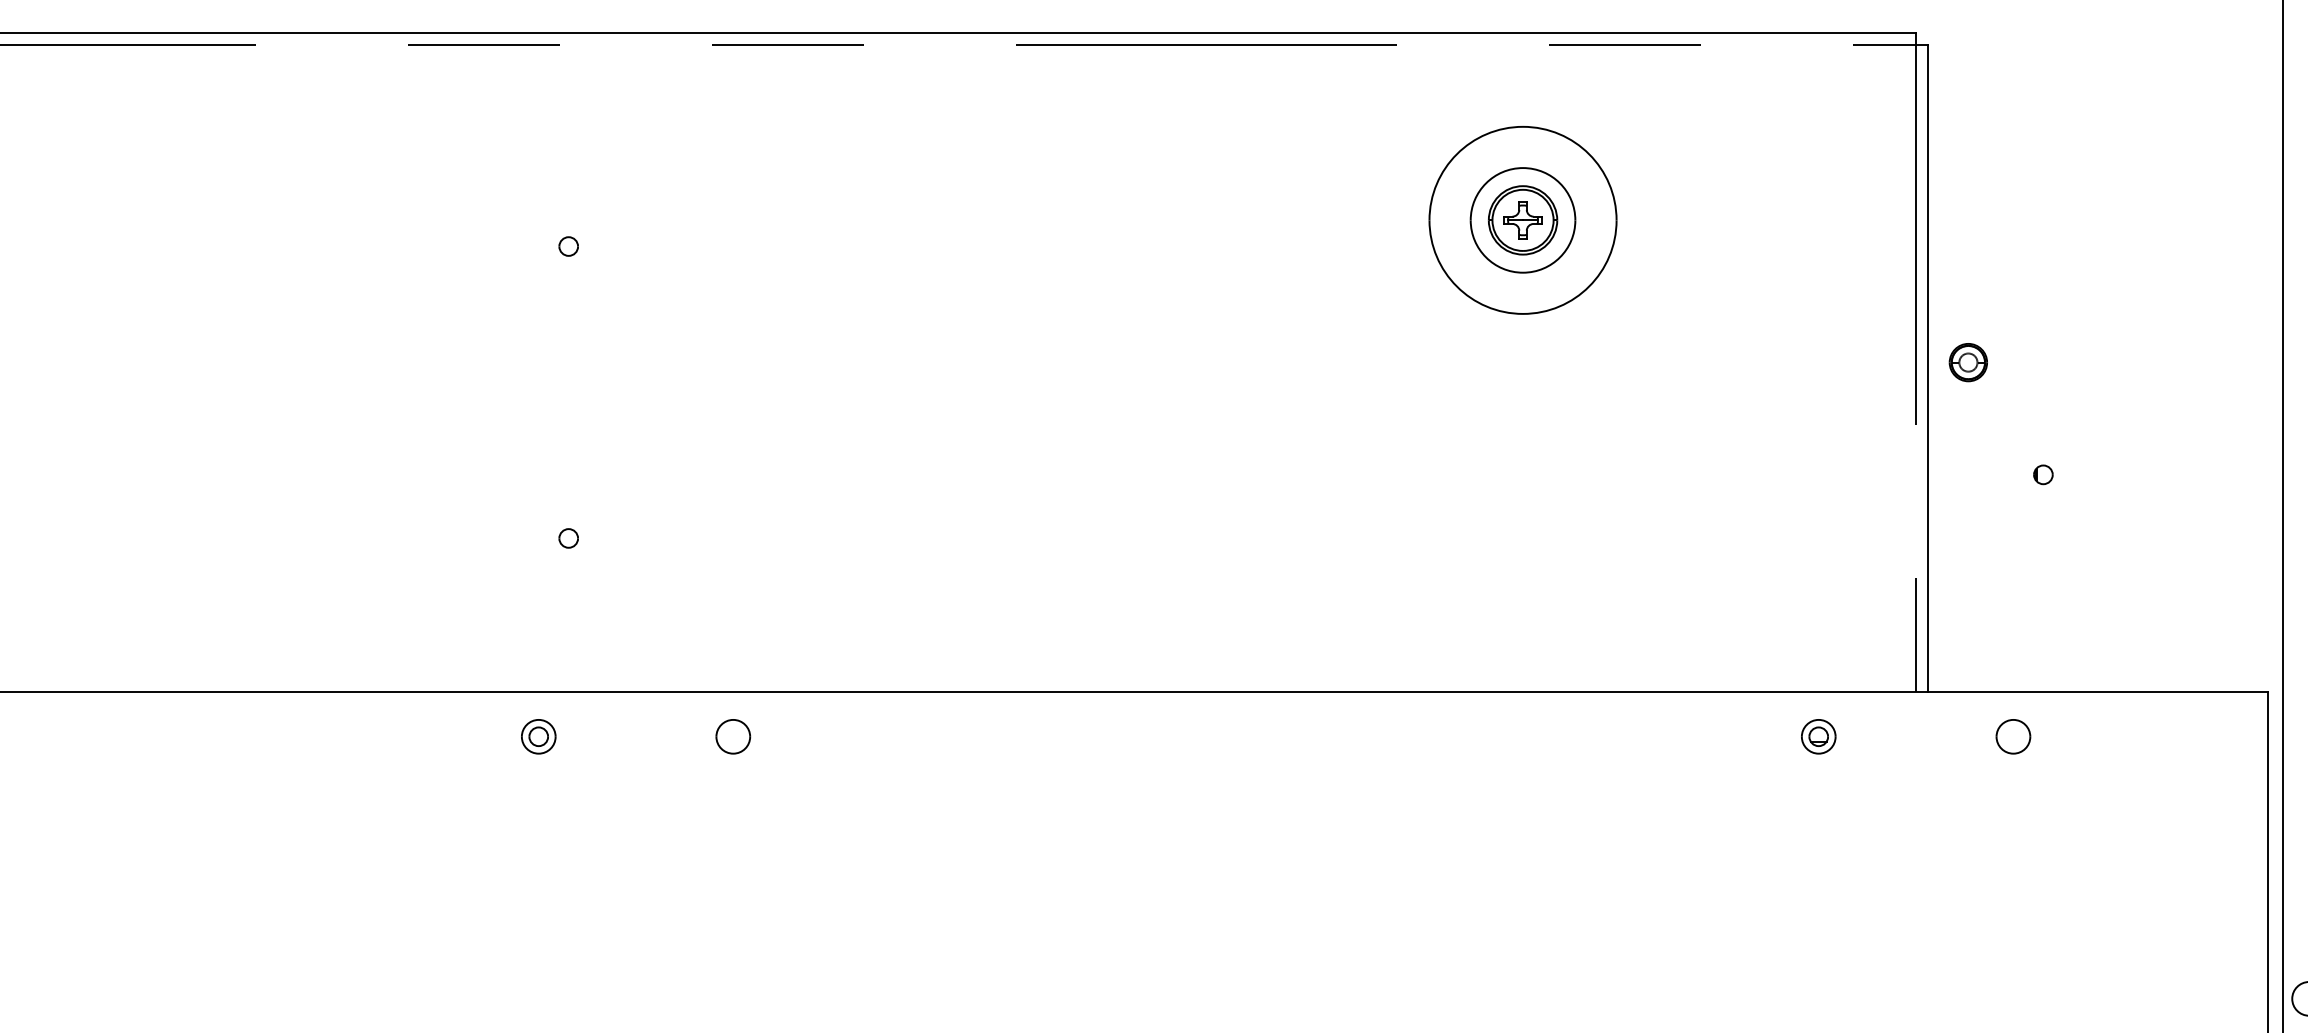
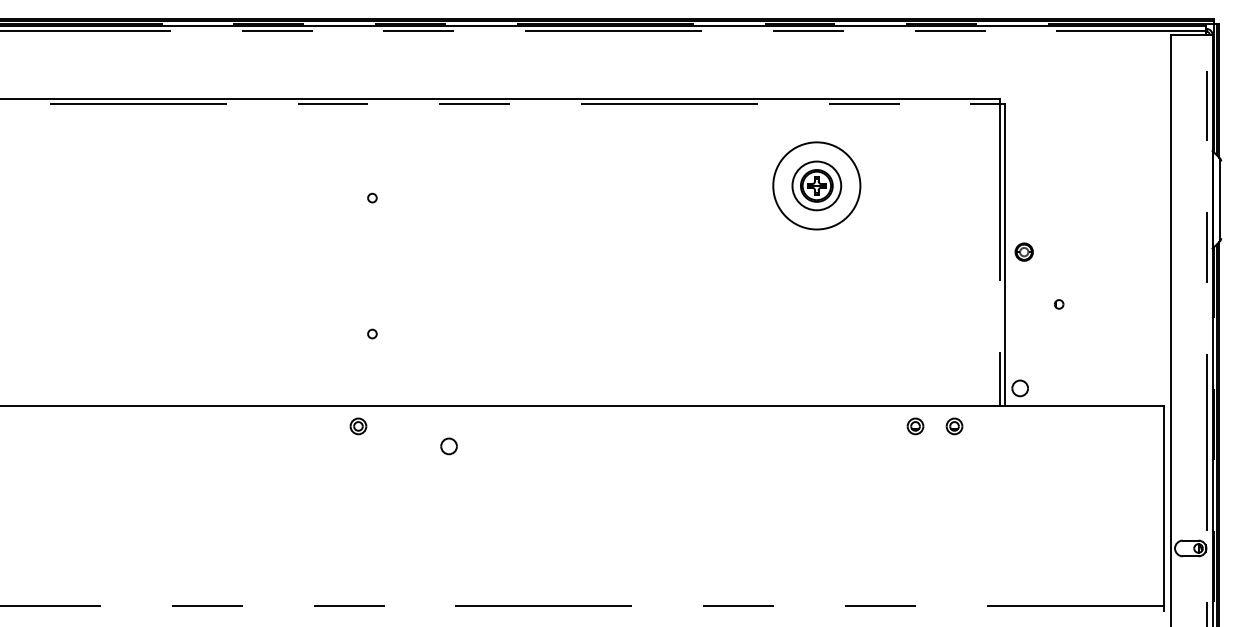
part: (732, 736) -> (448, 446), moved
part: (1734, 736) -> (915, 426), added
part: (2011, 736) -> (1019, 388), moved

